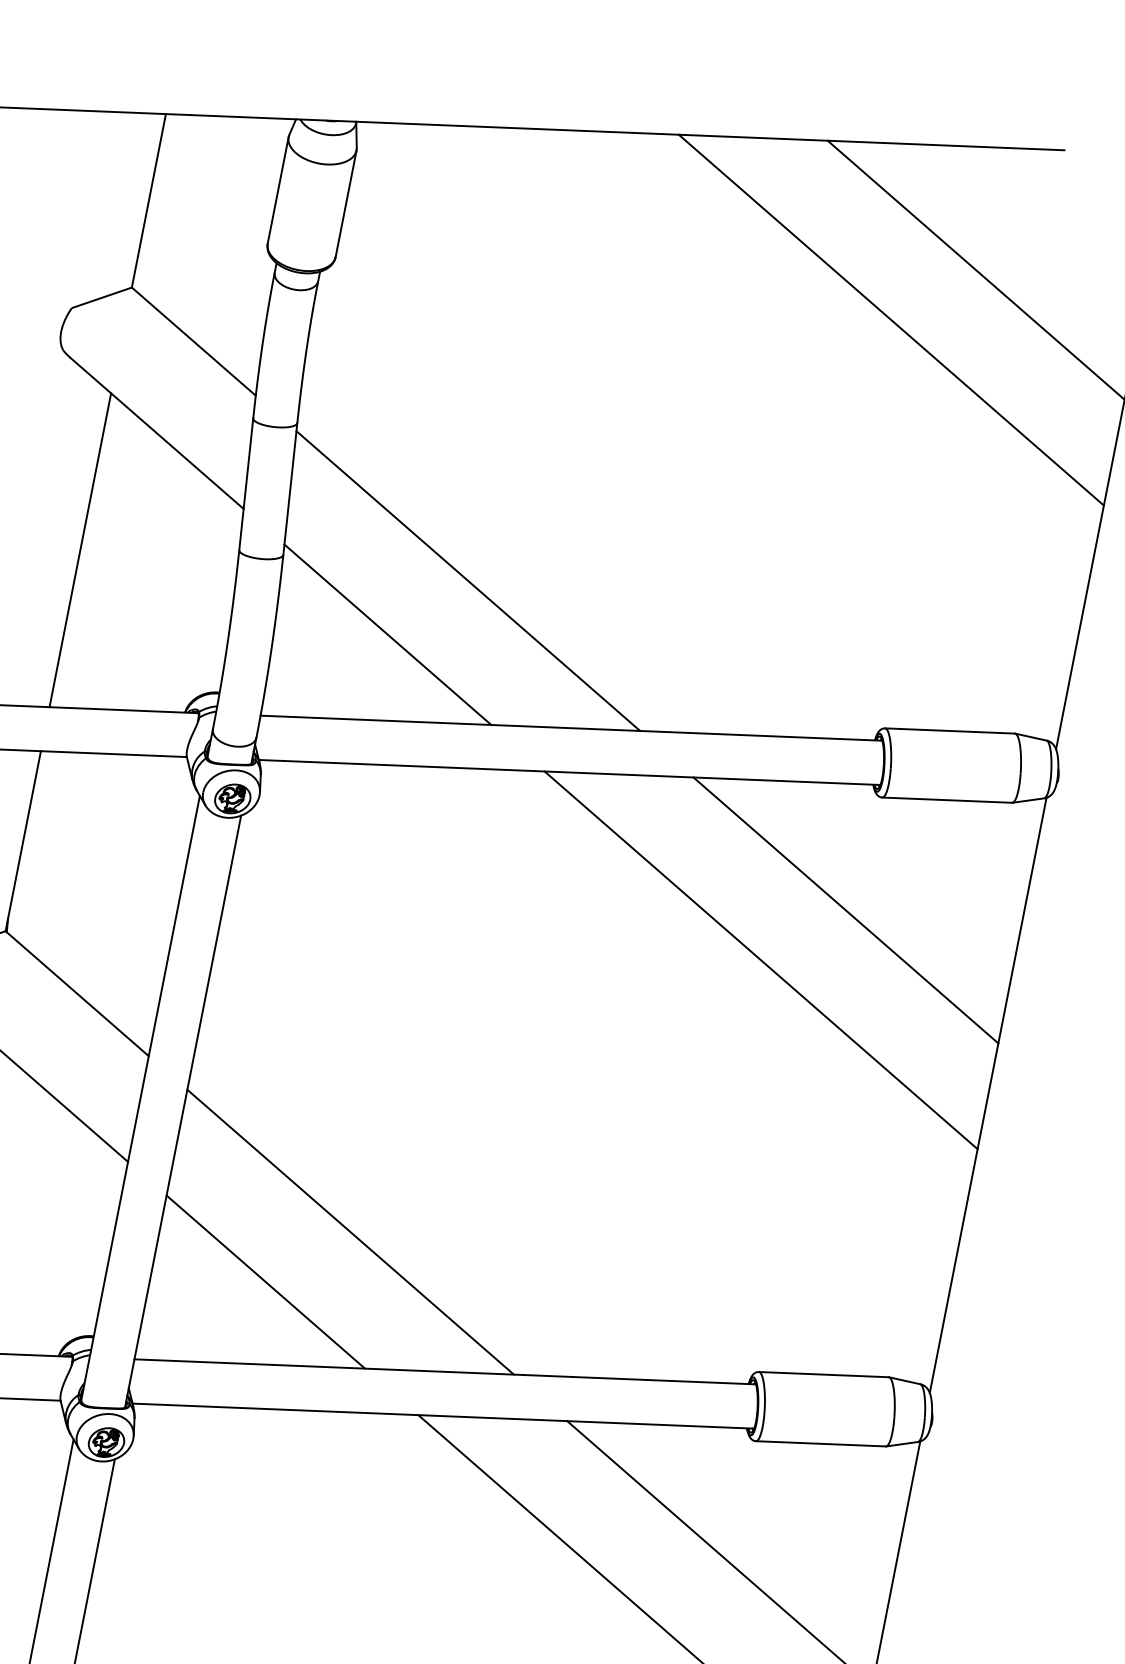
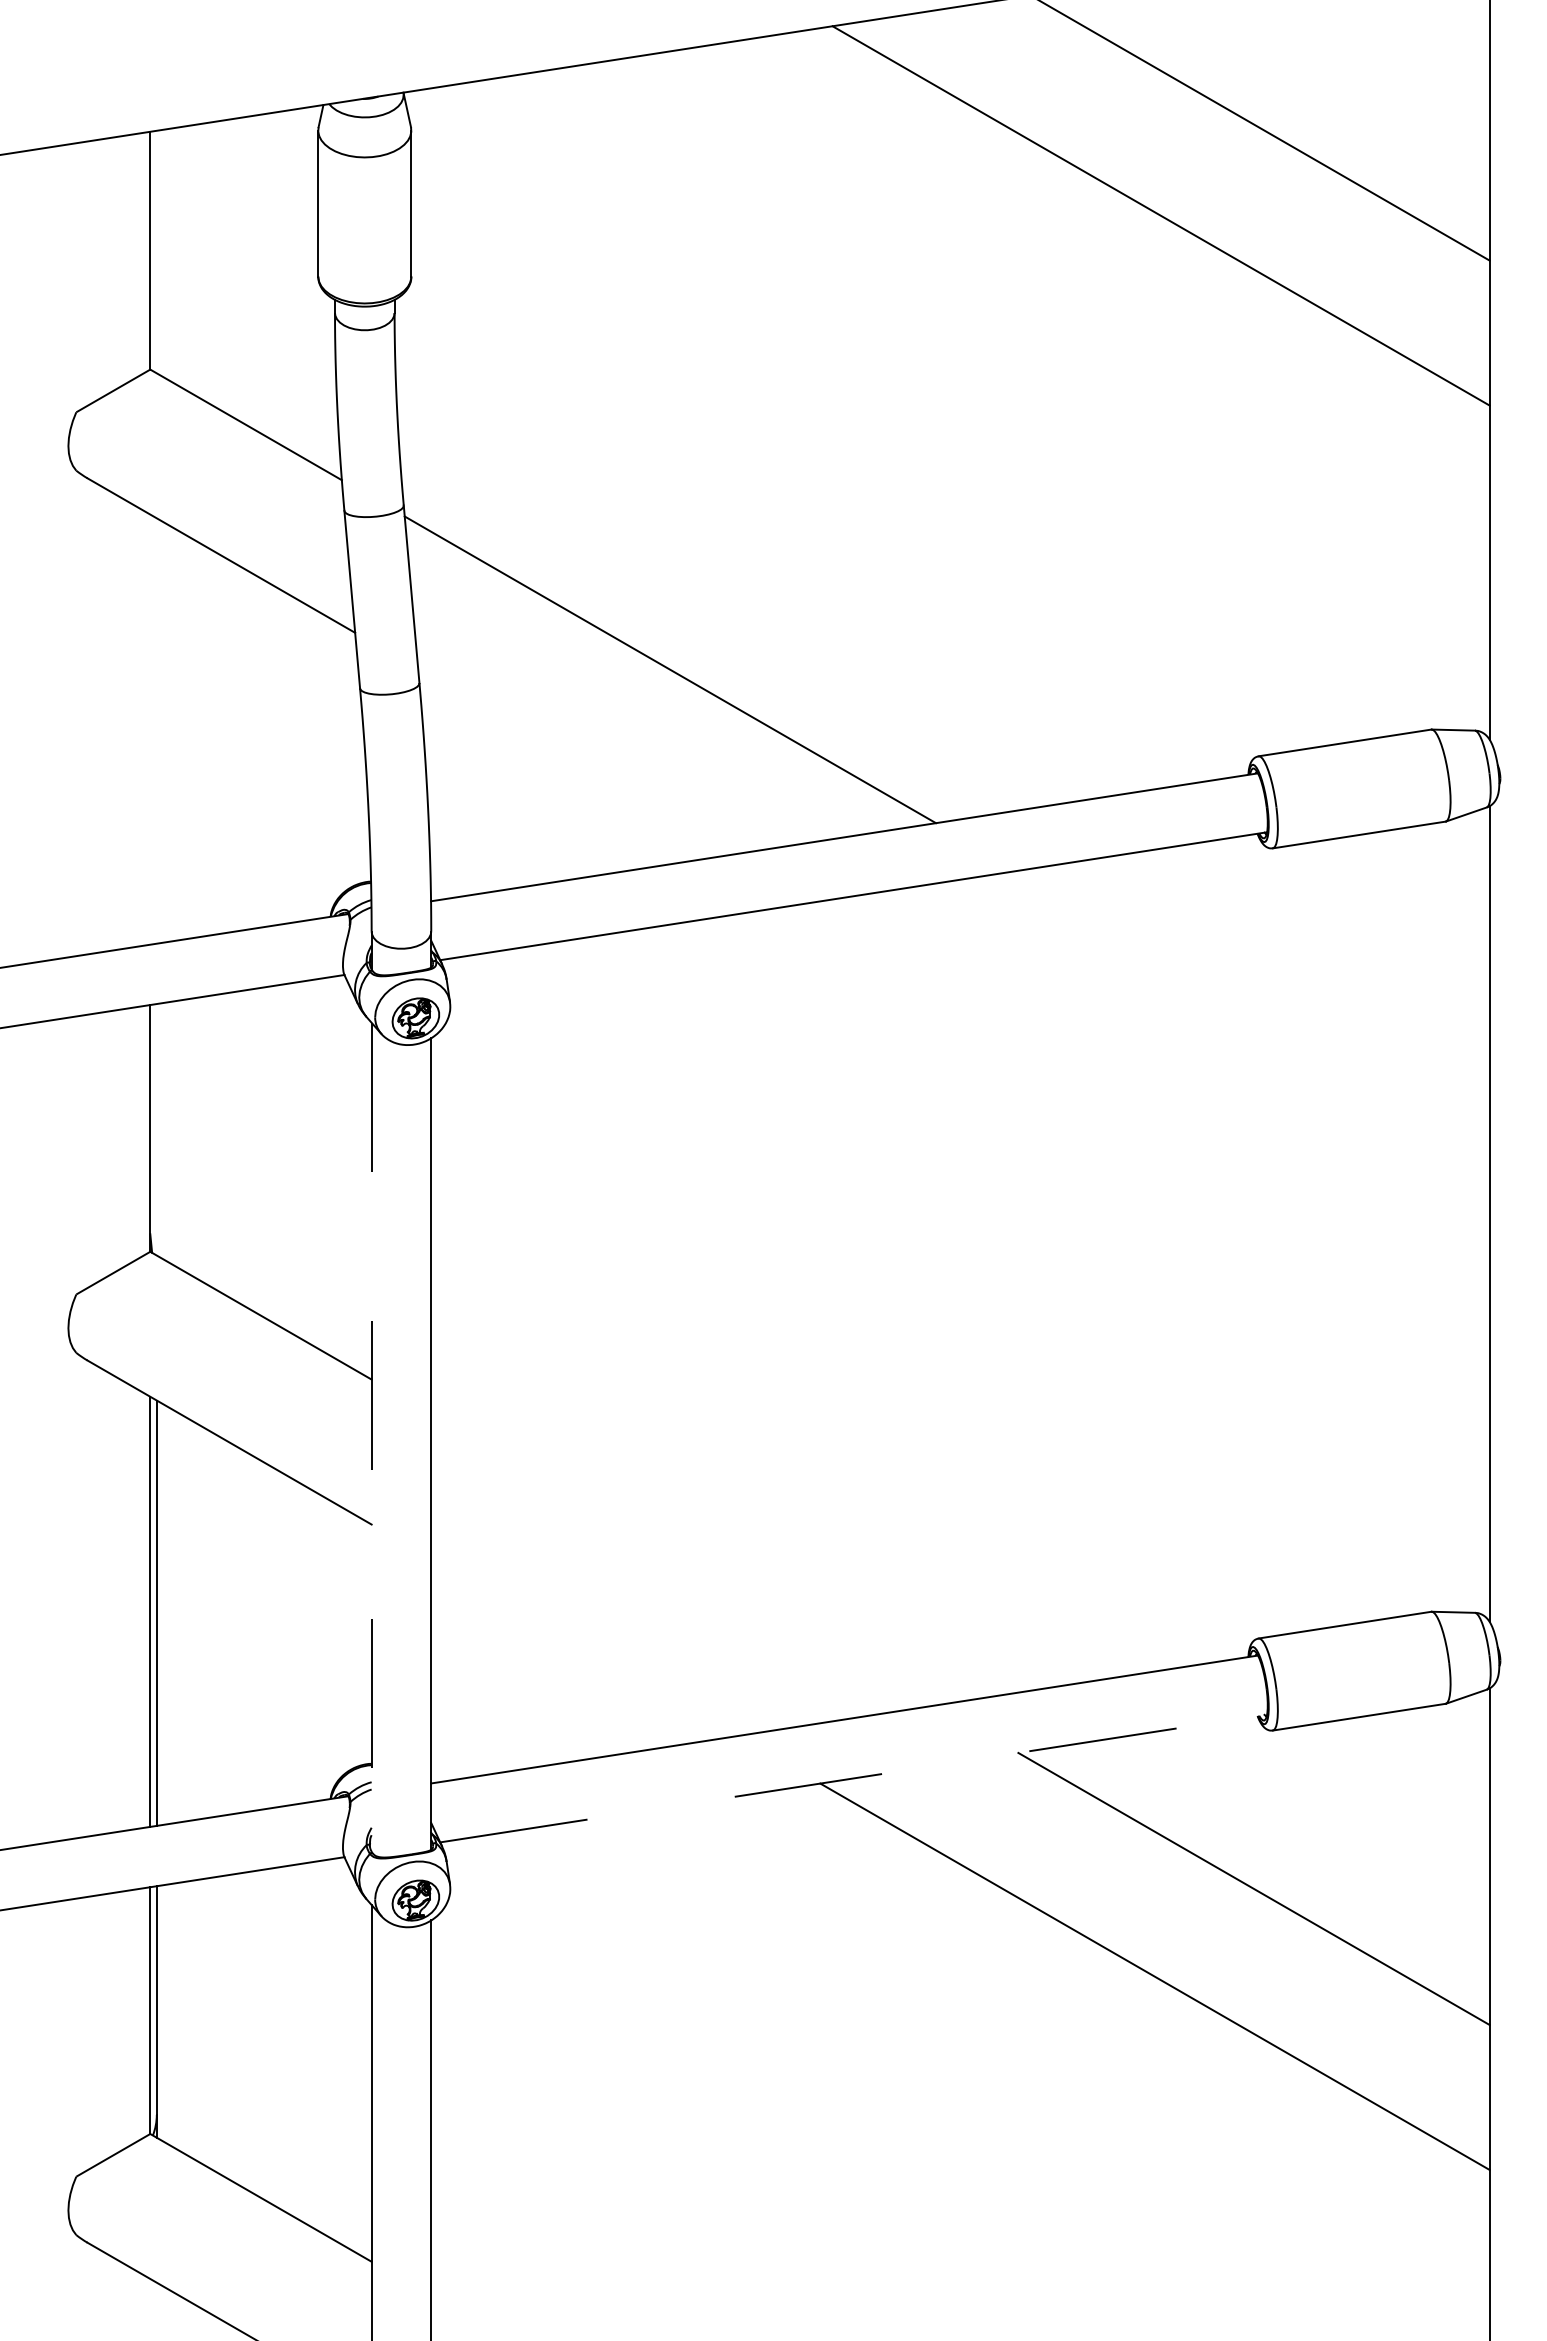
line: (80, 550) -> (150, 729), removed
line: (387, 634) -> (577, 761), removed
line: (845, 910) -> (1253, 1006), removed
line: (760, 960) -> (1154, 1094), removed
line: (140, 1098) -> (371, 1437), solid -> dashed
line: (350, 1232) -> (683, 1559), removed
line: (265, 1282) -> (584, 1647), removed
line: (443, 1416) -> (854, 1778), solid -> dashed

